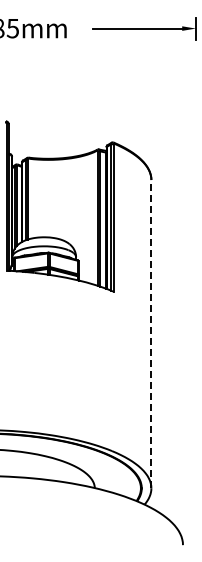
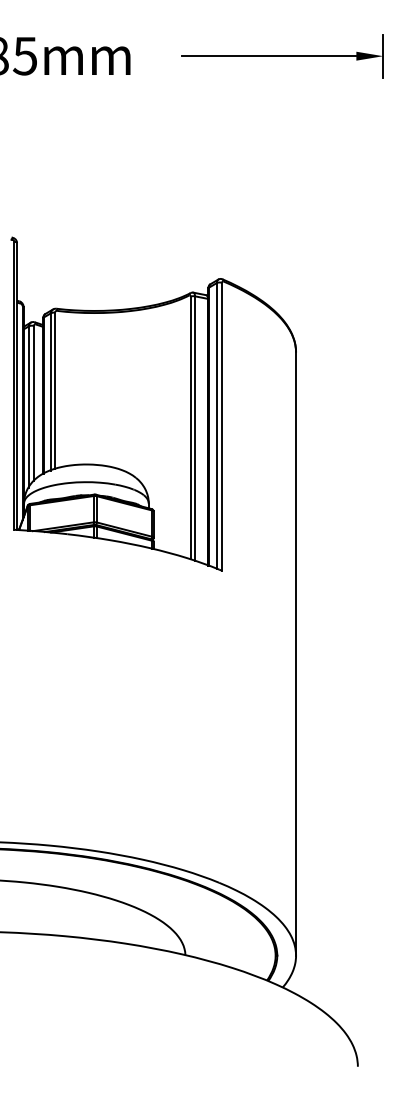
line: (151, 333) -> (296, 652), dashed -> solid

